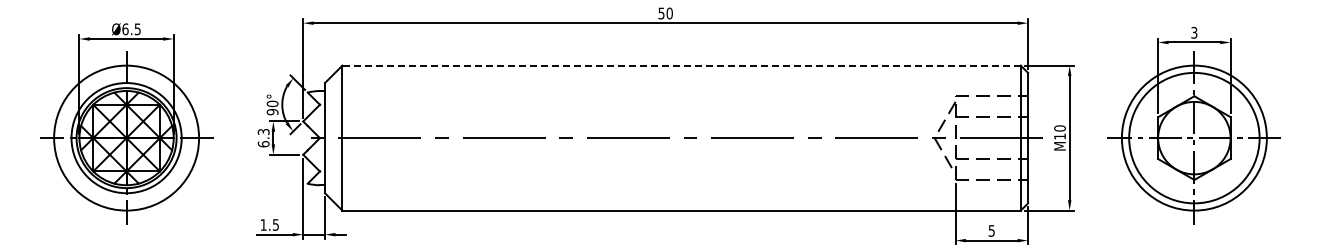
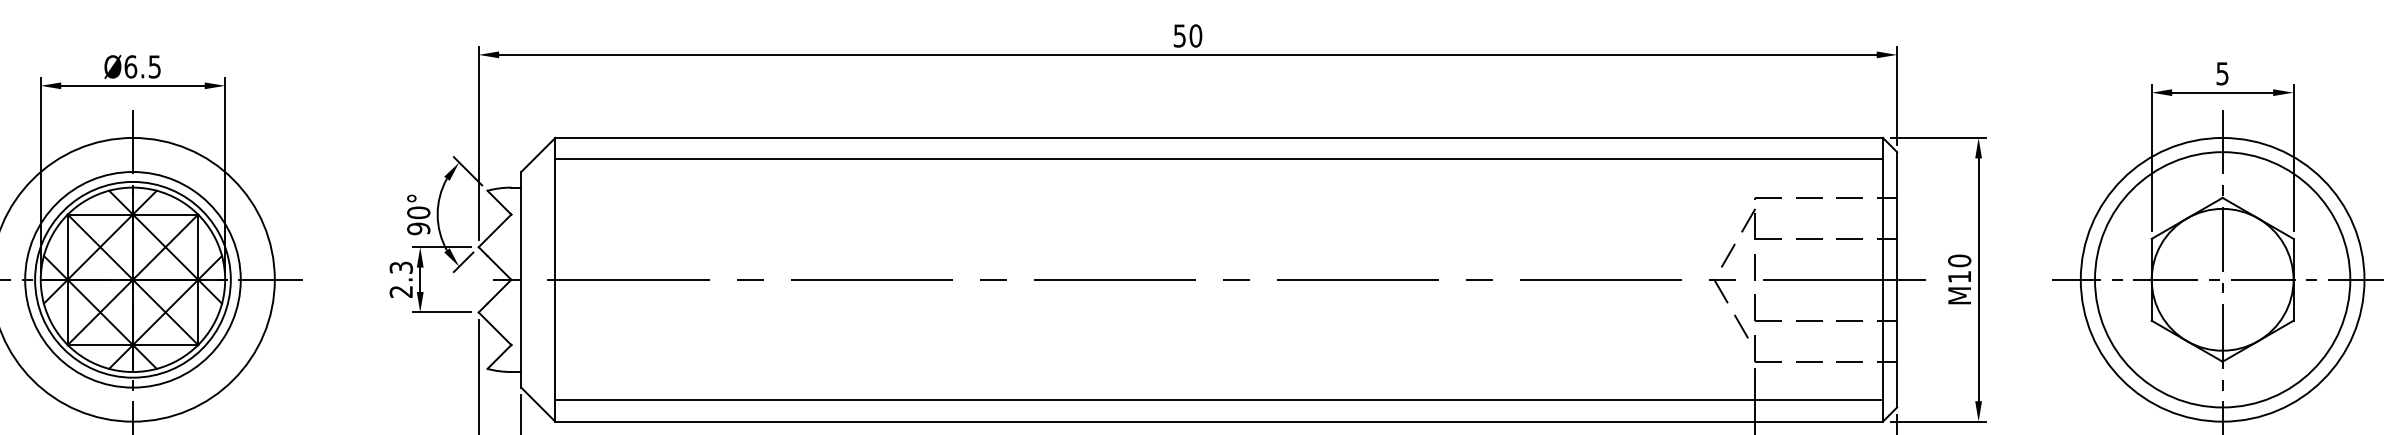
text: (1194, 31) -> (2222, 71), 3 -> 5
line: (681, 65) -> (1218, 137), dashed -> solid
line: (681, 76) -> (1218, 159), added
text: (263, 144) -> (400, 292), 6.3 -> 2.3
line: (681, 199) -> (1218, 399), added

